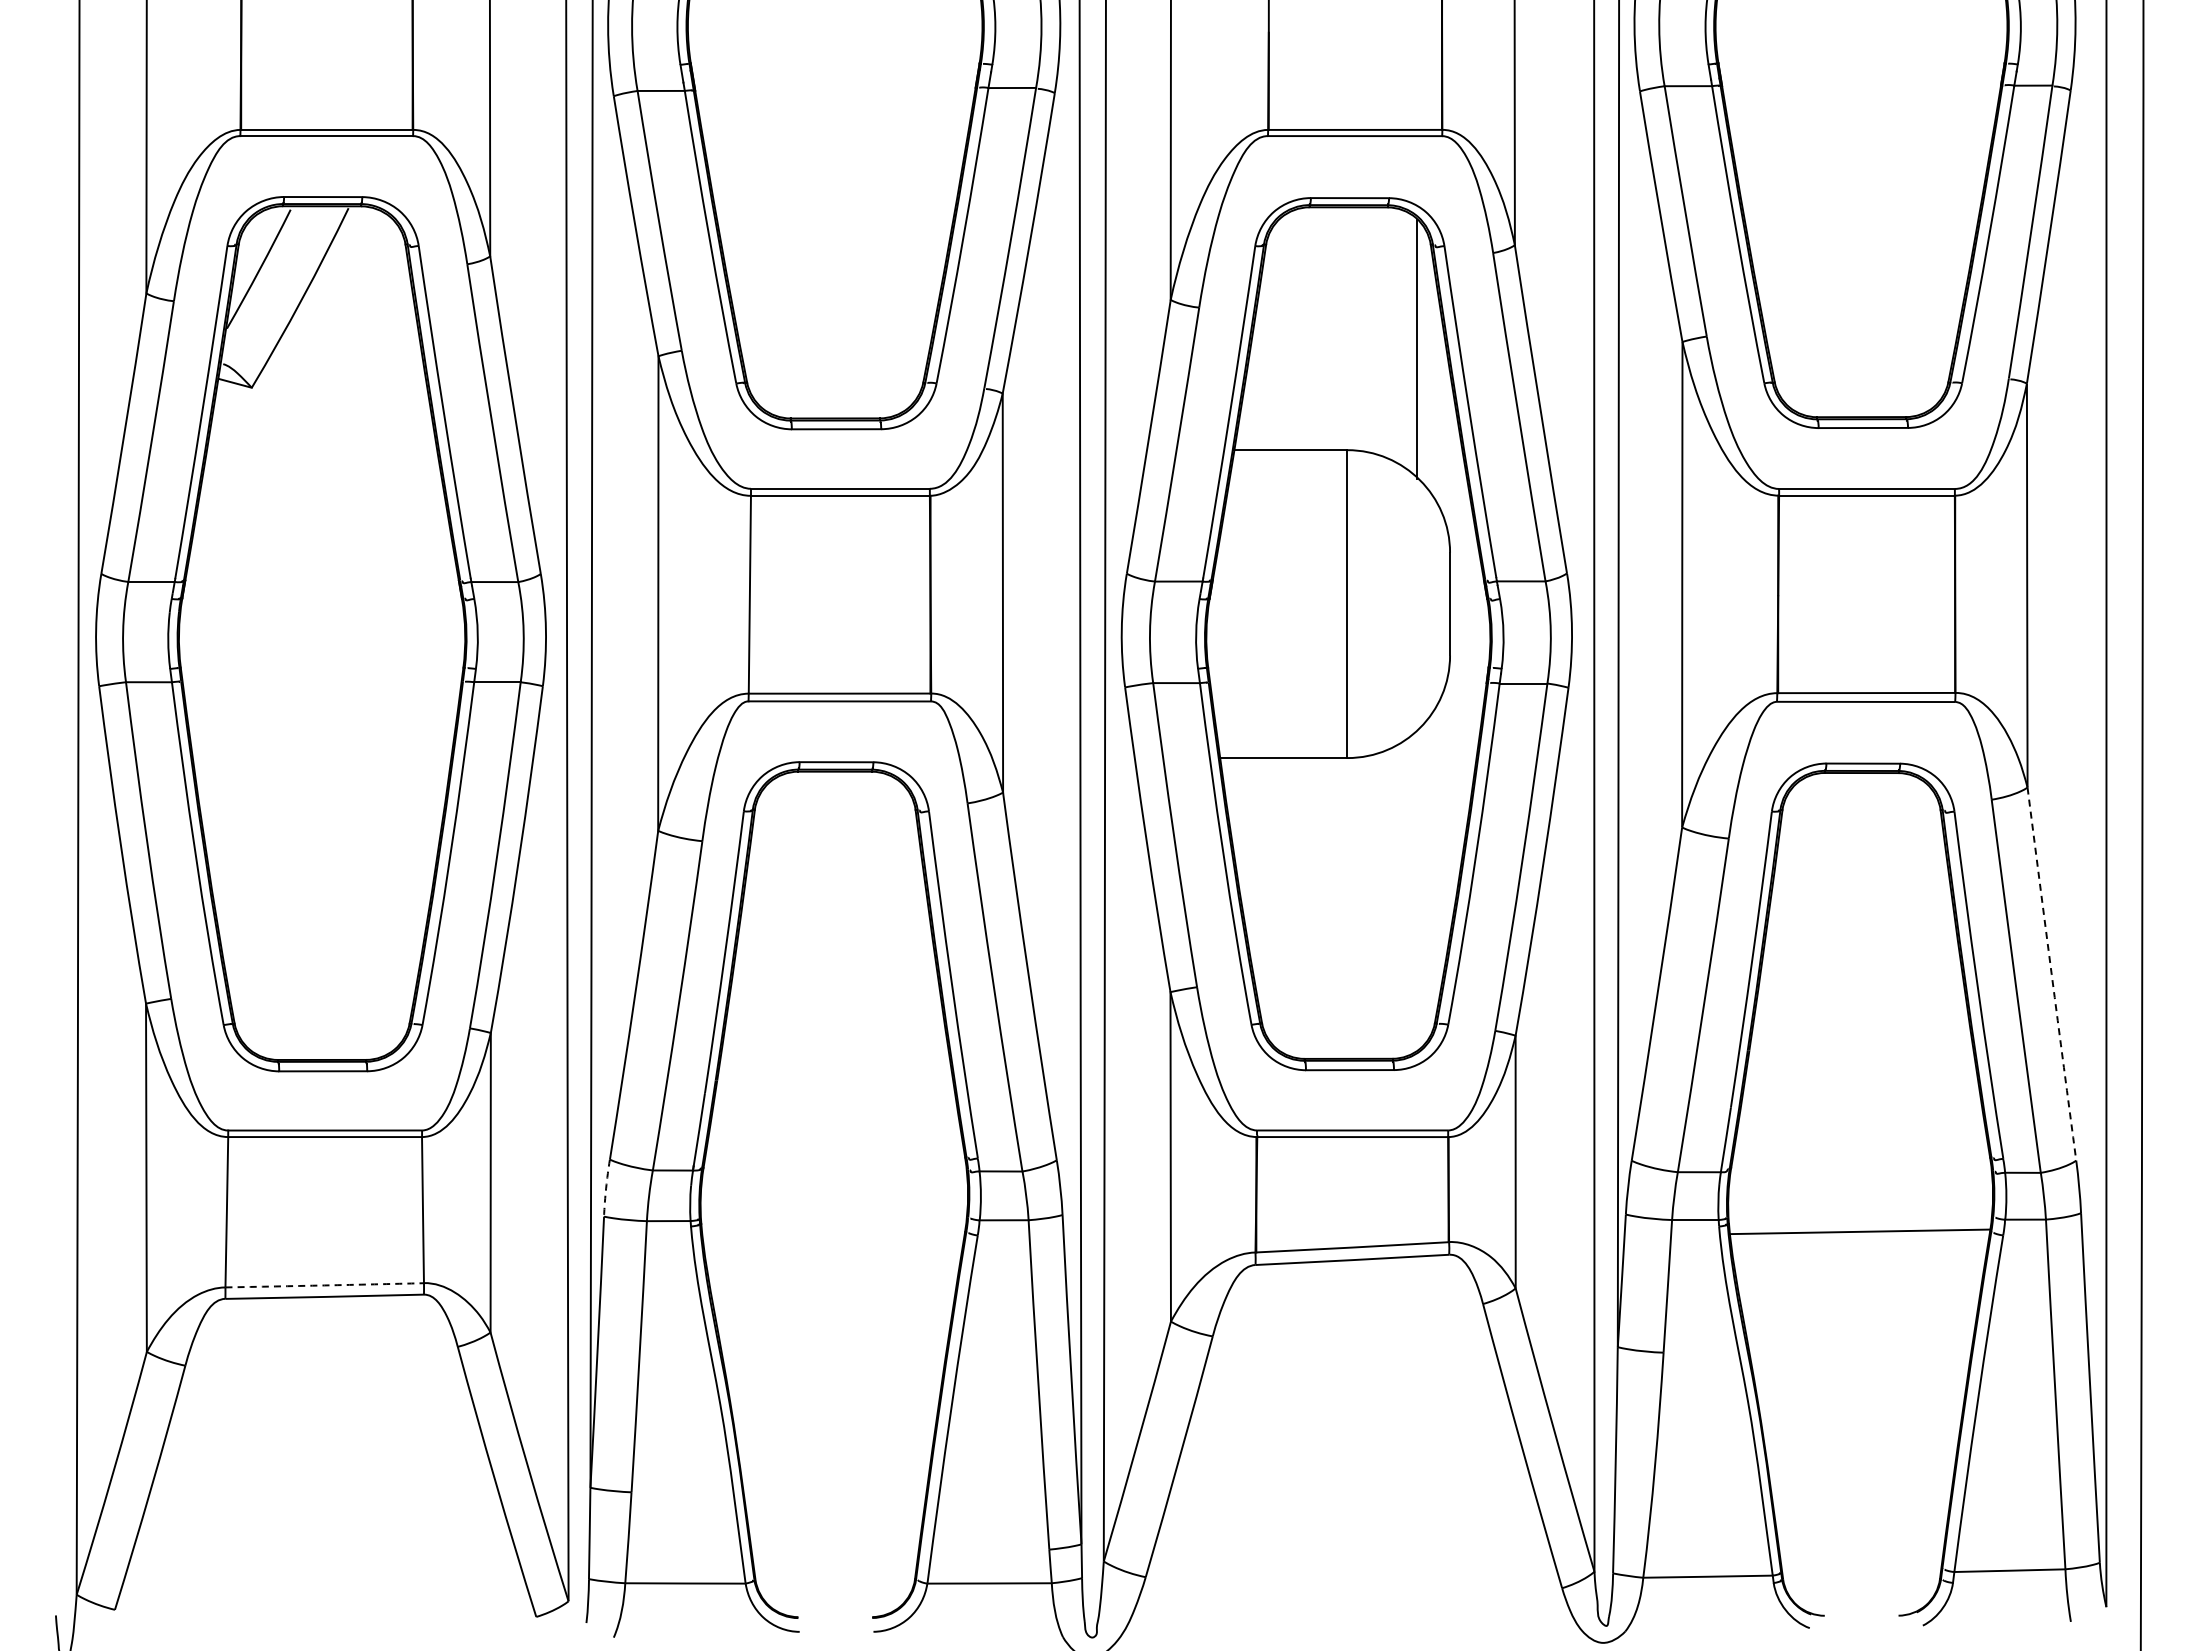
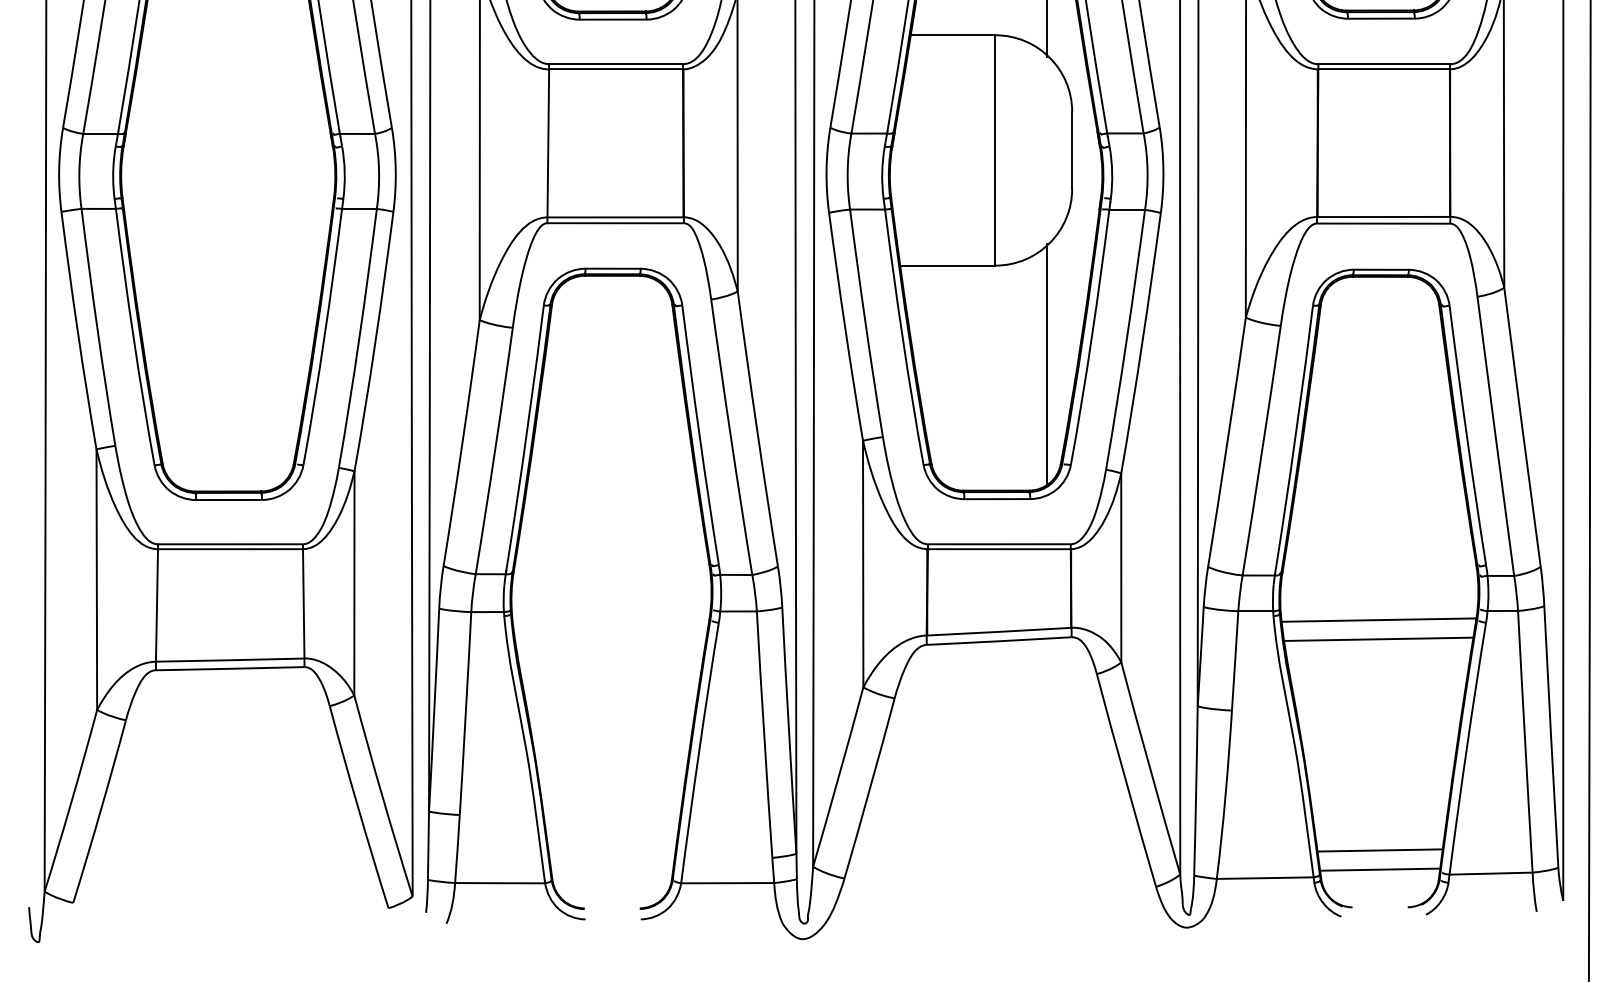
line: (1416, 889) -> (1047, 363), added
arc: (2051, 974) -> (1522, 427), dashed -> solid
arc: (606, 1188) -> (441, 587), dashed -> solid
line: (1860, 1257) -> (1379, 639), added
arc: (324, 1285) -> (230, 660), dashed -> solid
line: (1861, 1539) -> (1380, 850), added
line: (1860, 1565) -> (1379, 869), added

